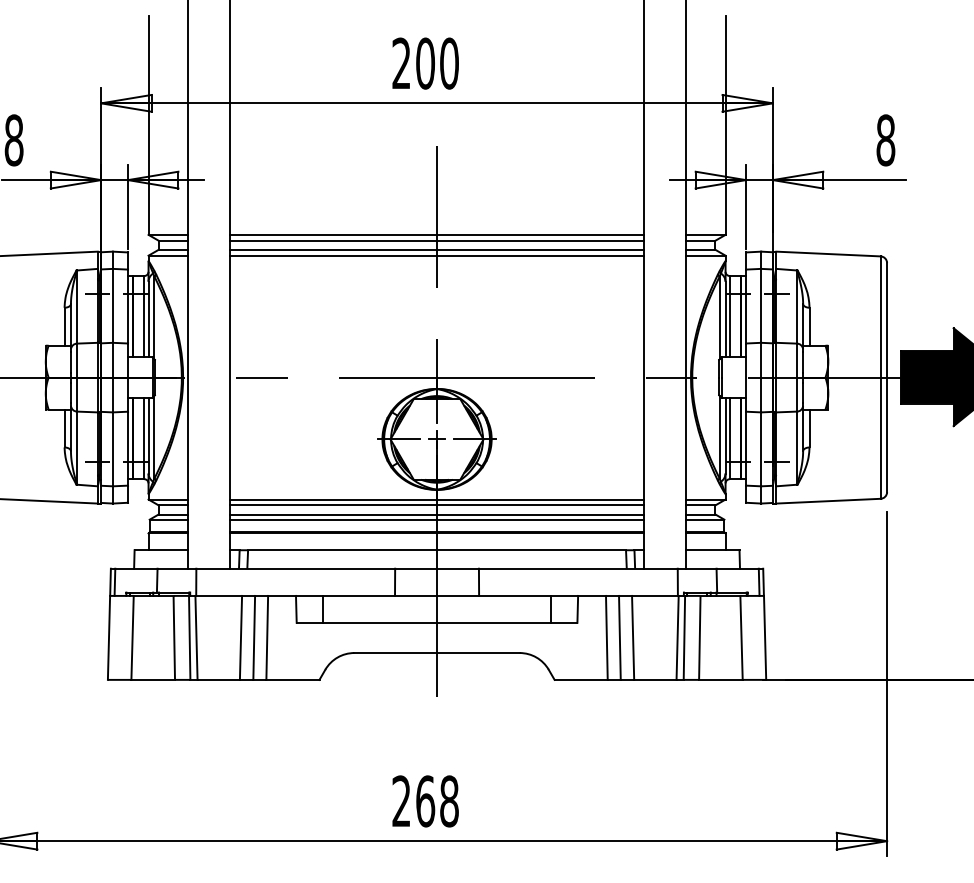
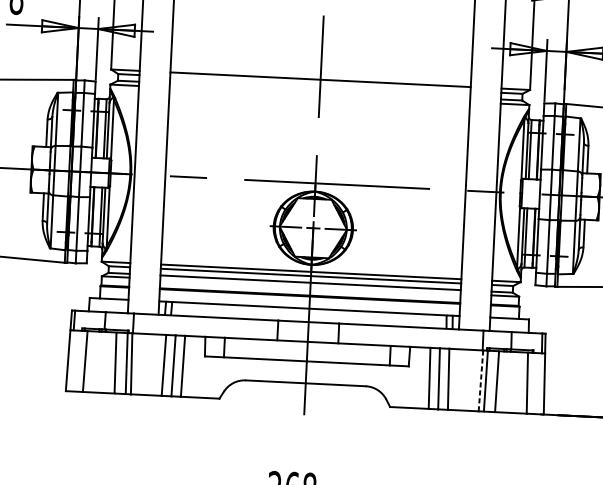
line: (436, 240) -> (320, 83), removed
line: (436, 249) -> (319, 90), removed
line: (436, 255) -> (319, 94), removed
line: (436, 519) -> (310, 286), removed
line: (677, 637) -> (480, 380), solid -> dashed

